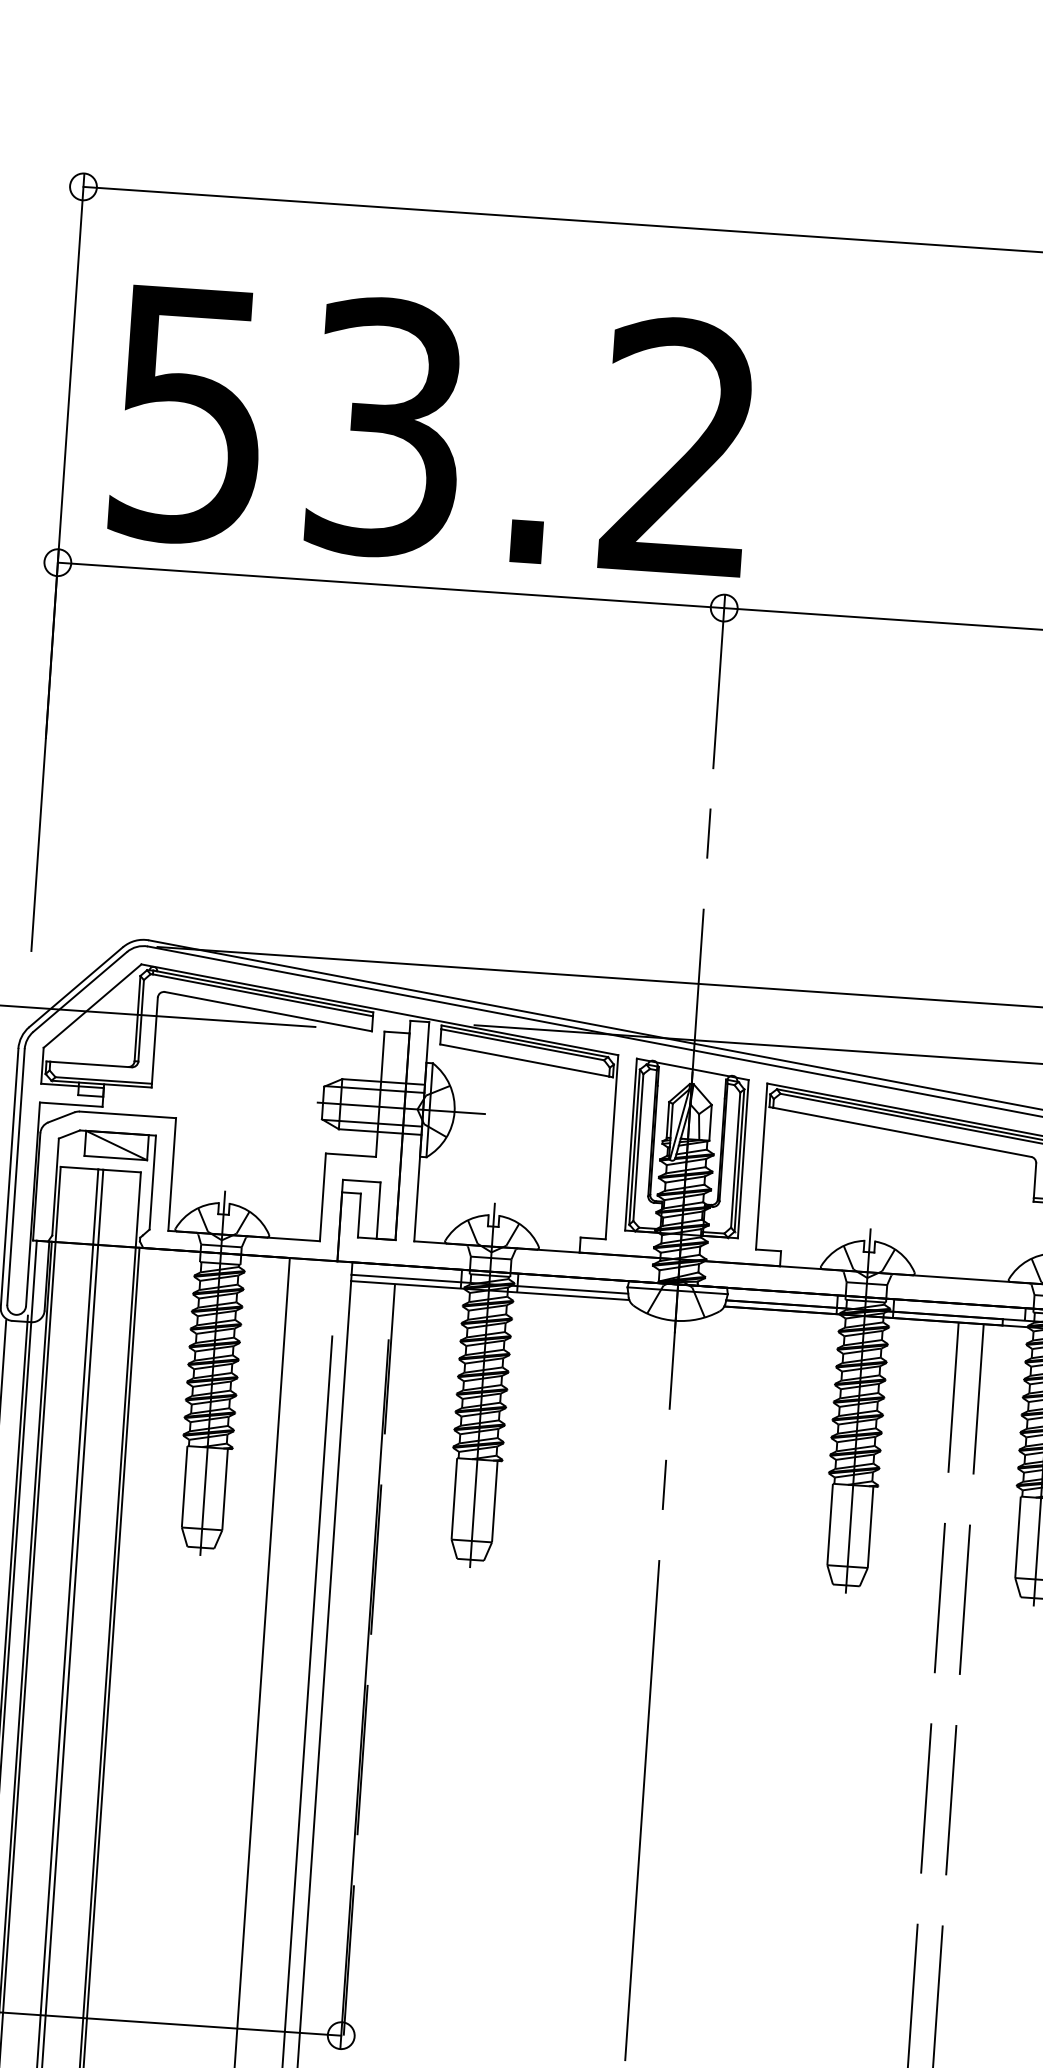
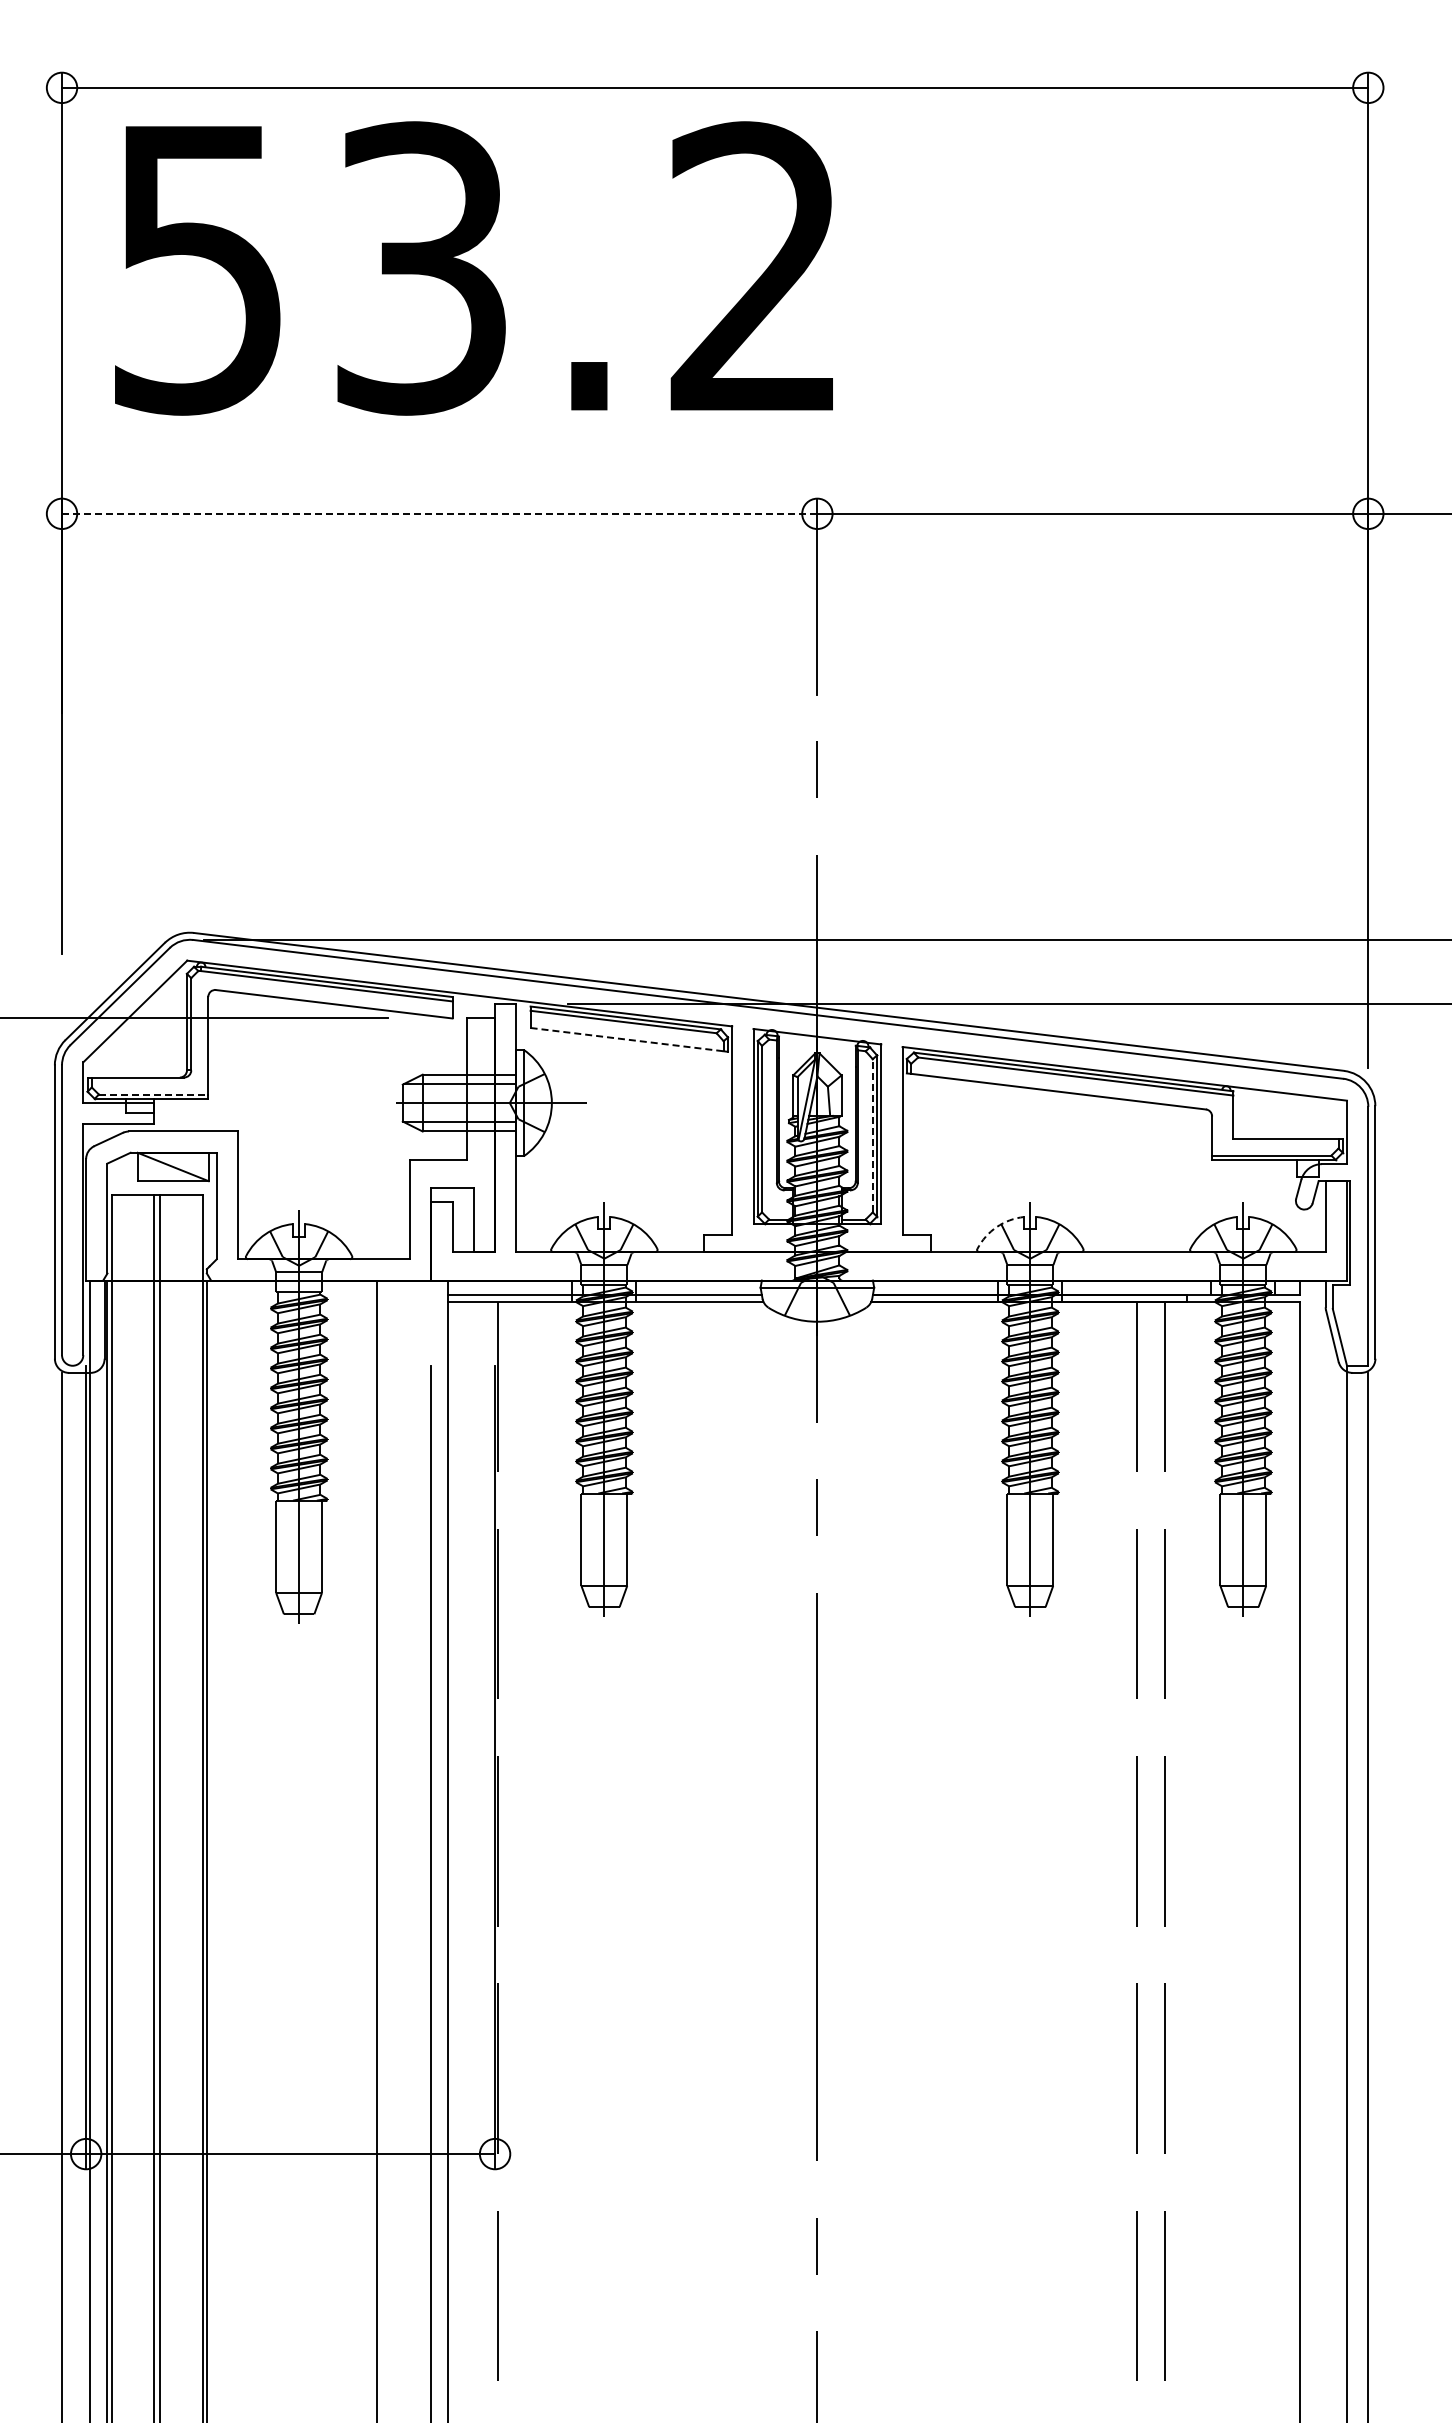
text: (431, 430) -> (473, 268), moved
line: (390, 585) -> (439, 513), solid -> dashed
line: (525, 1060) -> (627, 1039), solid -> dashed
line: (103, 1080) -> (153, 1094), solid -> dashed
line: (735, 1159) -> (872, 1135), solid -> dashed
arc: (839, 1248) -> (996, 1227), solid -> dashed

